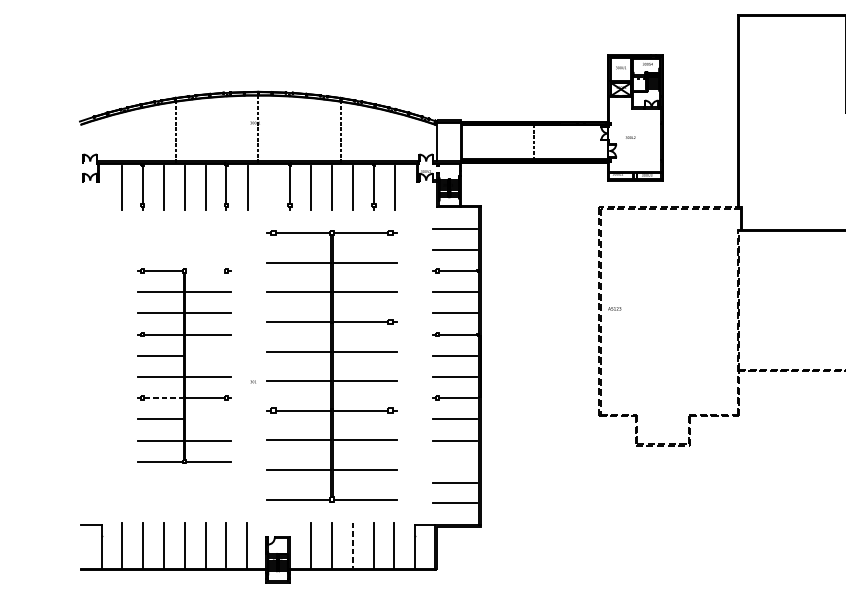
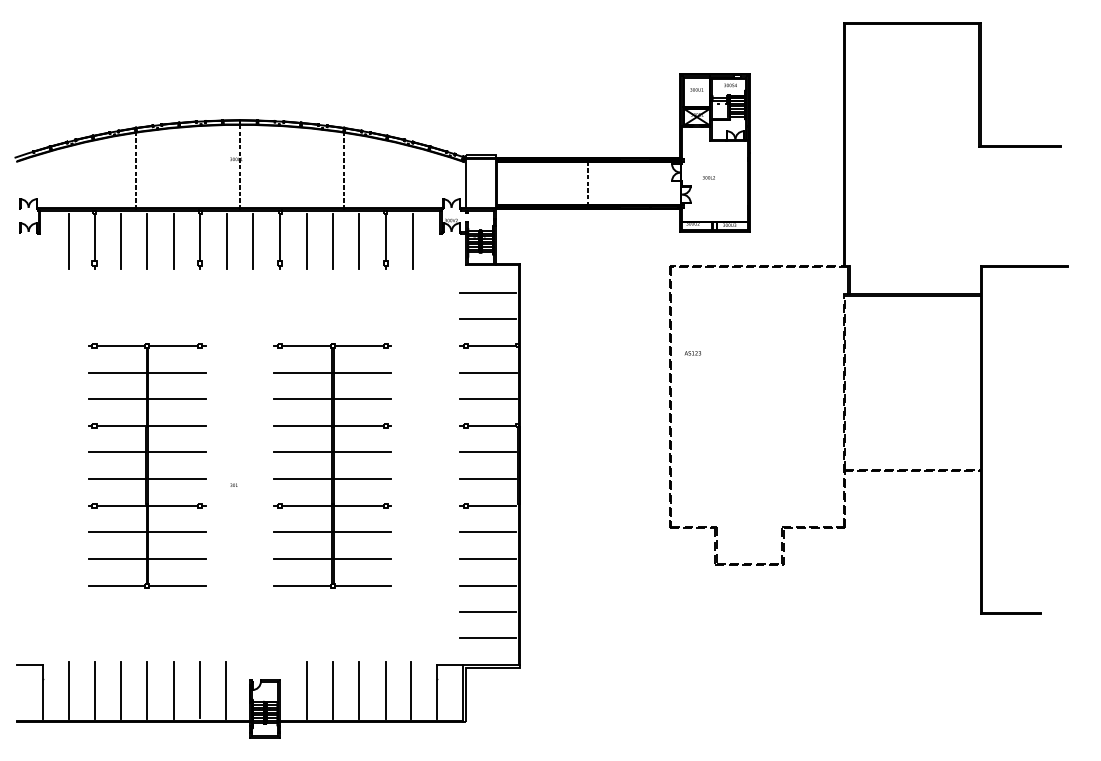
line: (268, 188) -> (253, 241), added
line: (205, 270) -> (173, 345), added
text: (614, 308) -> (692, 353), moved
line: (207, 355) -> (176, 452), added
part: (331, 366) -> (332, 465), size x0.71
line: (163, 397) -> (121, 505), dashed -> solid
line: (207, 419) -> (176, 532), added
line: (454, 461) -> (487, 585), added
line: (353, 544) -> (359, 690), dashed -> solid

